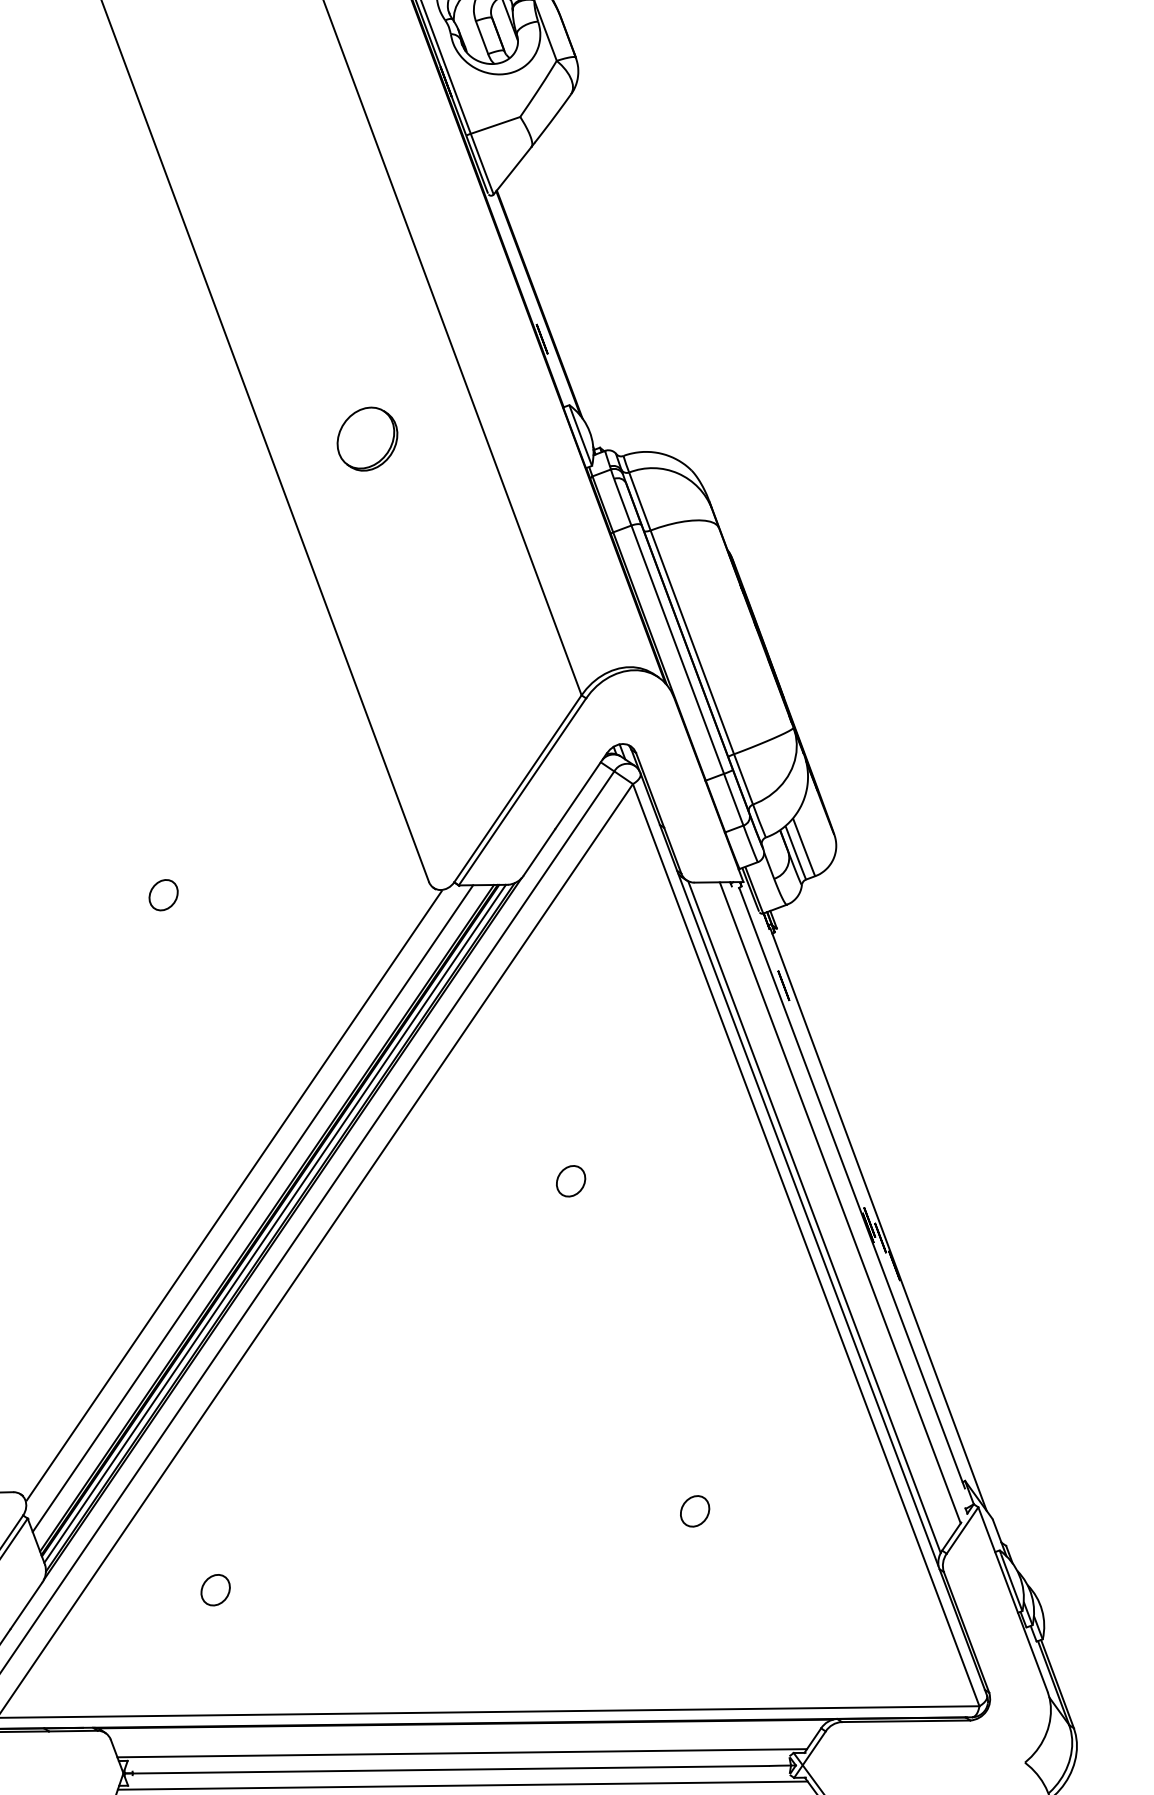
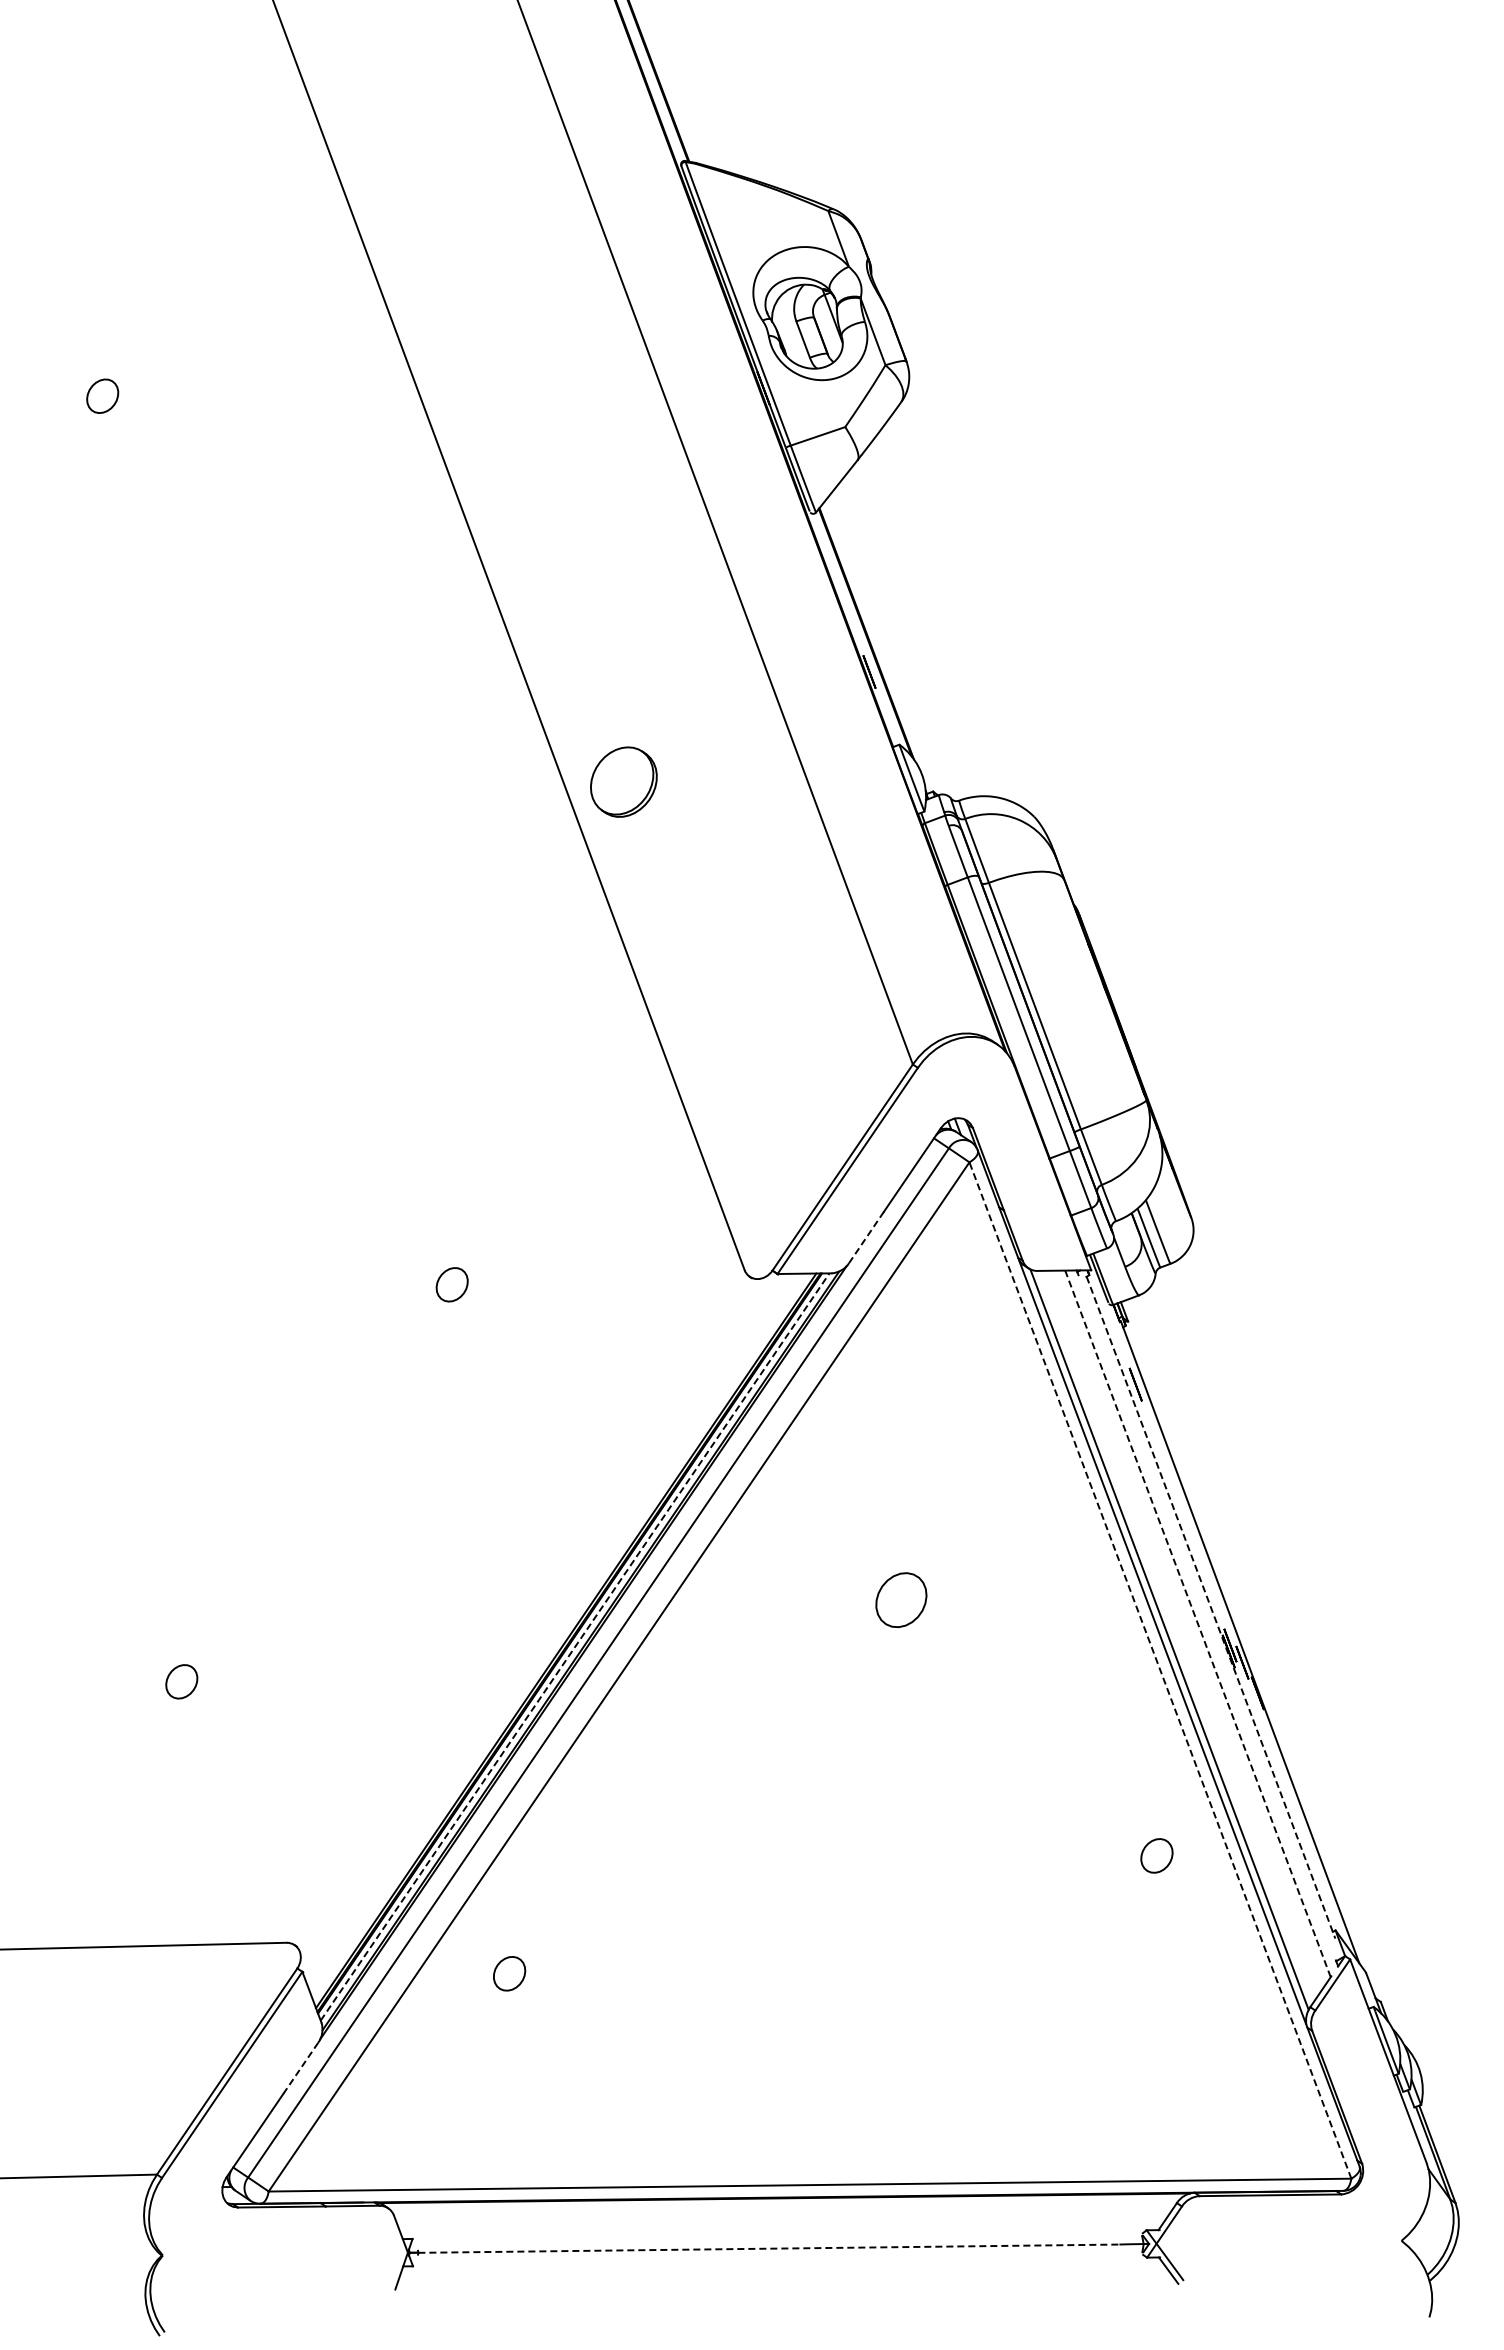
part: (367, 438) -> (623, 781), moved
line: (539, 852) -> (866, 1237), solid -> dashed
part: (570, 1180) -> (900, 1599), size x1.6
line: (852, 1187) -> (1211, 1607), solid -> dashed
line: (233, 1195) -> (529, 1615), removed
line: (839, 1202) -> (1197, 1623), solid -> dashed
line: (252, 1207) -> (550, 1629), removed
line: (275, 1224) -> (575, 1647), solid -> dashed
line: (806, 1245) -> (1160, 1670), solid -> dashed
part: (694, 1510) -> (1156, 1855), moved
part: (215, 1589) -> (509, 1973), moved
line: (25, 1606) -> (300, 2068), solid -> dashed
line: (462, 1752) -> (781, 2229), removed
line: (450, 1769) -> (768, 2248), solid -> dashed
line: (462, 1784) -> (781, 2265), removed

